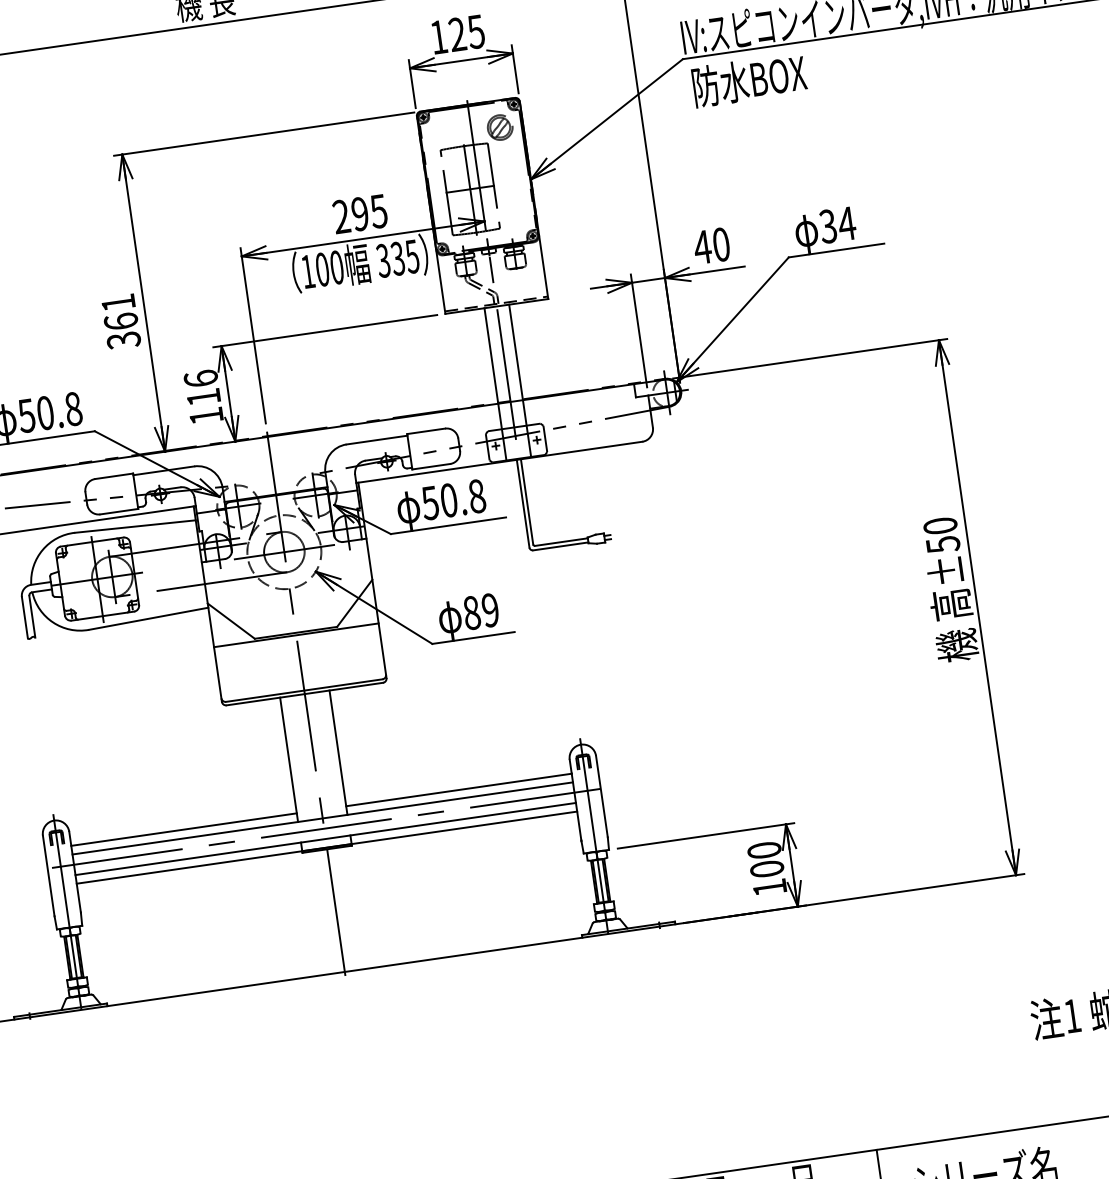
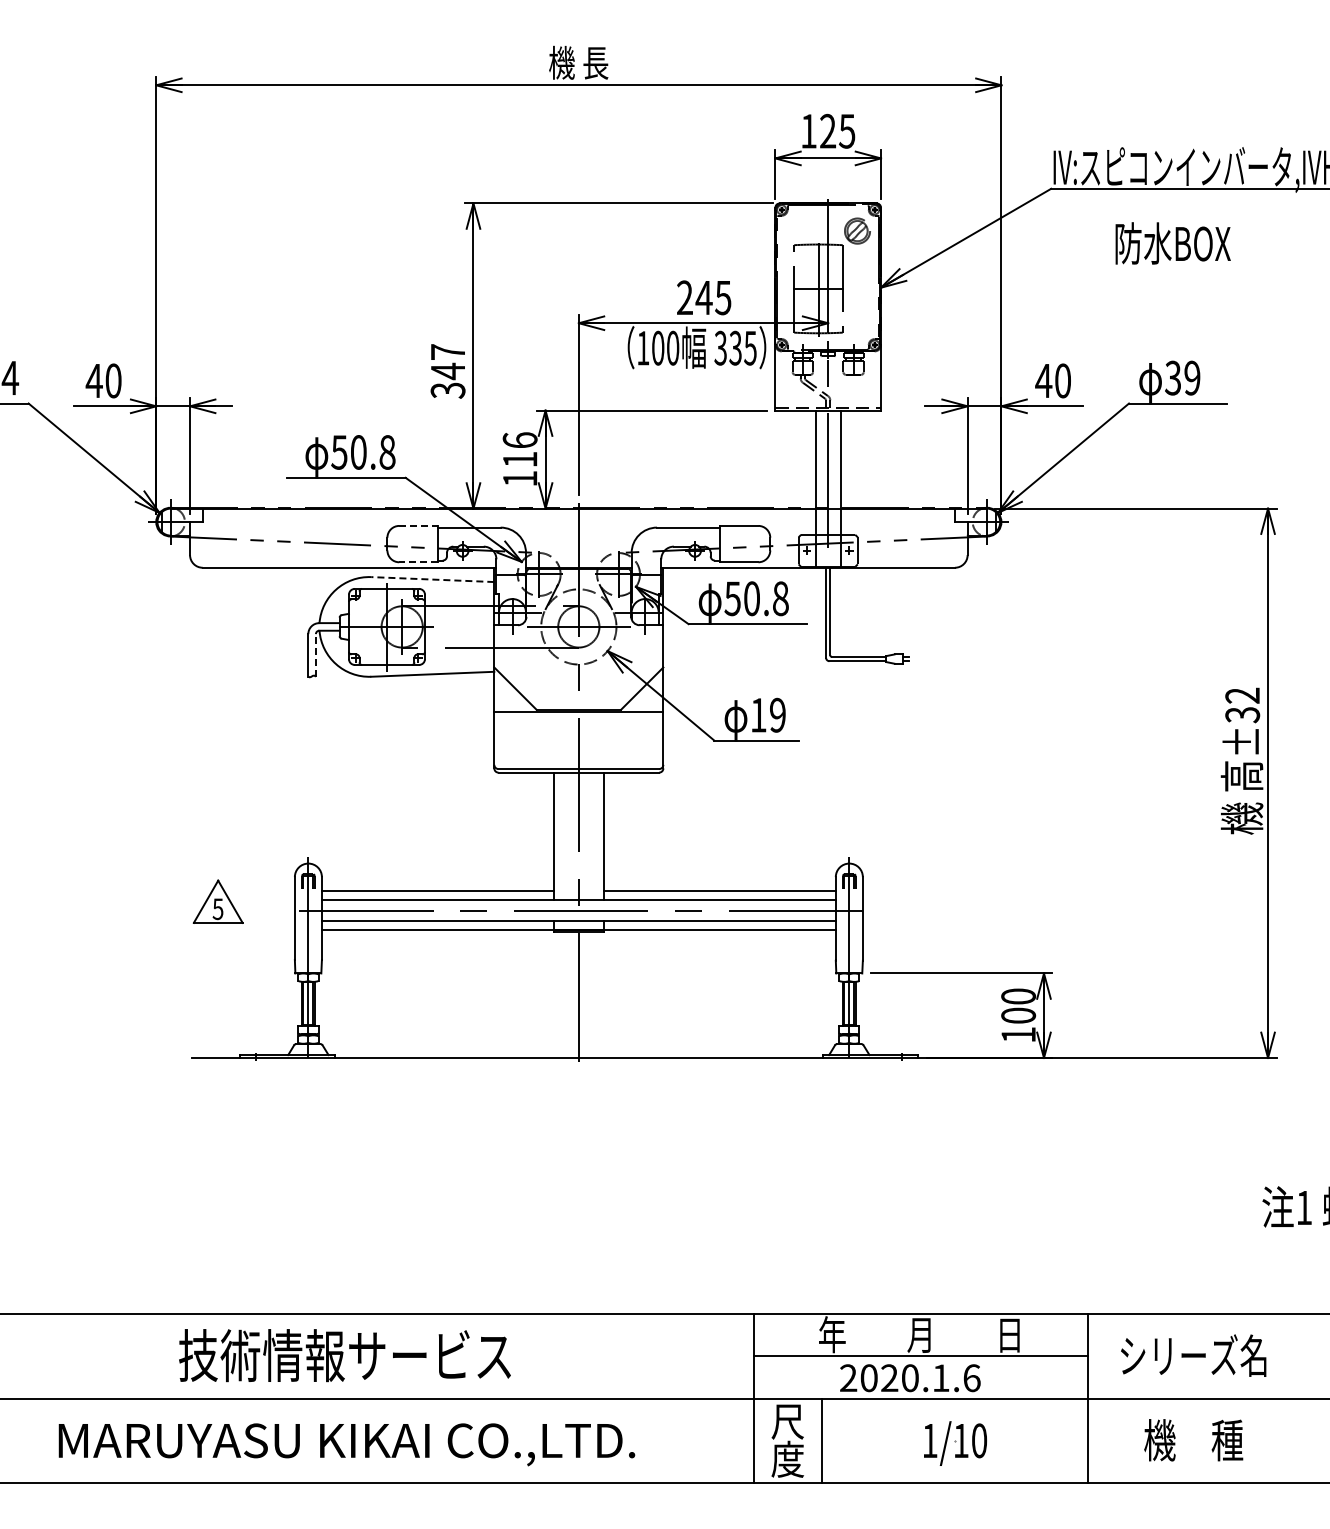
text: (748, 80) -> (1172, 243), moved
text: (359, 213) -> (703, 297), 295 -> 245
text: (846, 223) -> (1192, 377), 34 -> 39
text: (119, 313) -> (447, 362), 361 -> 347
line: (114, 475) -> (419, 525), solid -> dashed
line: (119, 511) -> (418, 562), solid -> dashed
line: (135, 526) -> (432, 579), solid -> dashed
text: (941, 534) -> (1242, 704), ±50 -> ±32
text: (471, 613) -> (758, 715), 89 -> 19
line: (31, 615) -> (315, 654), solid -> dashed

